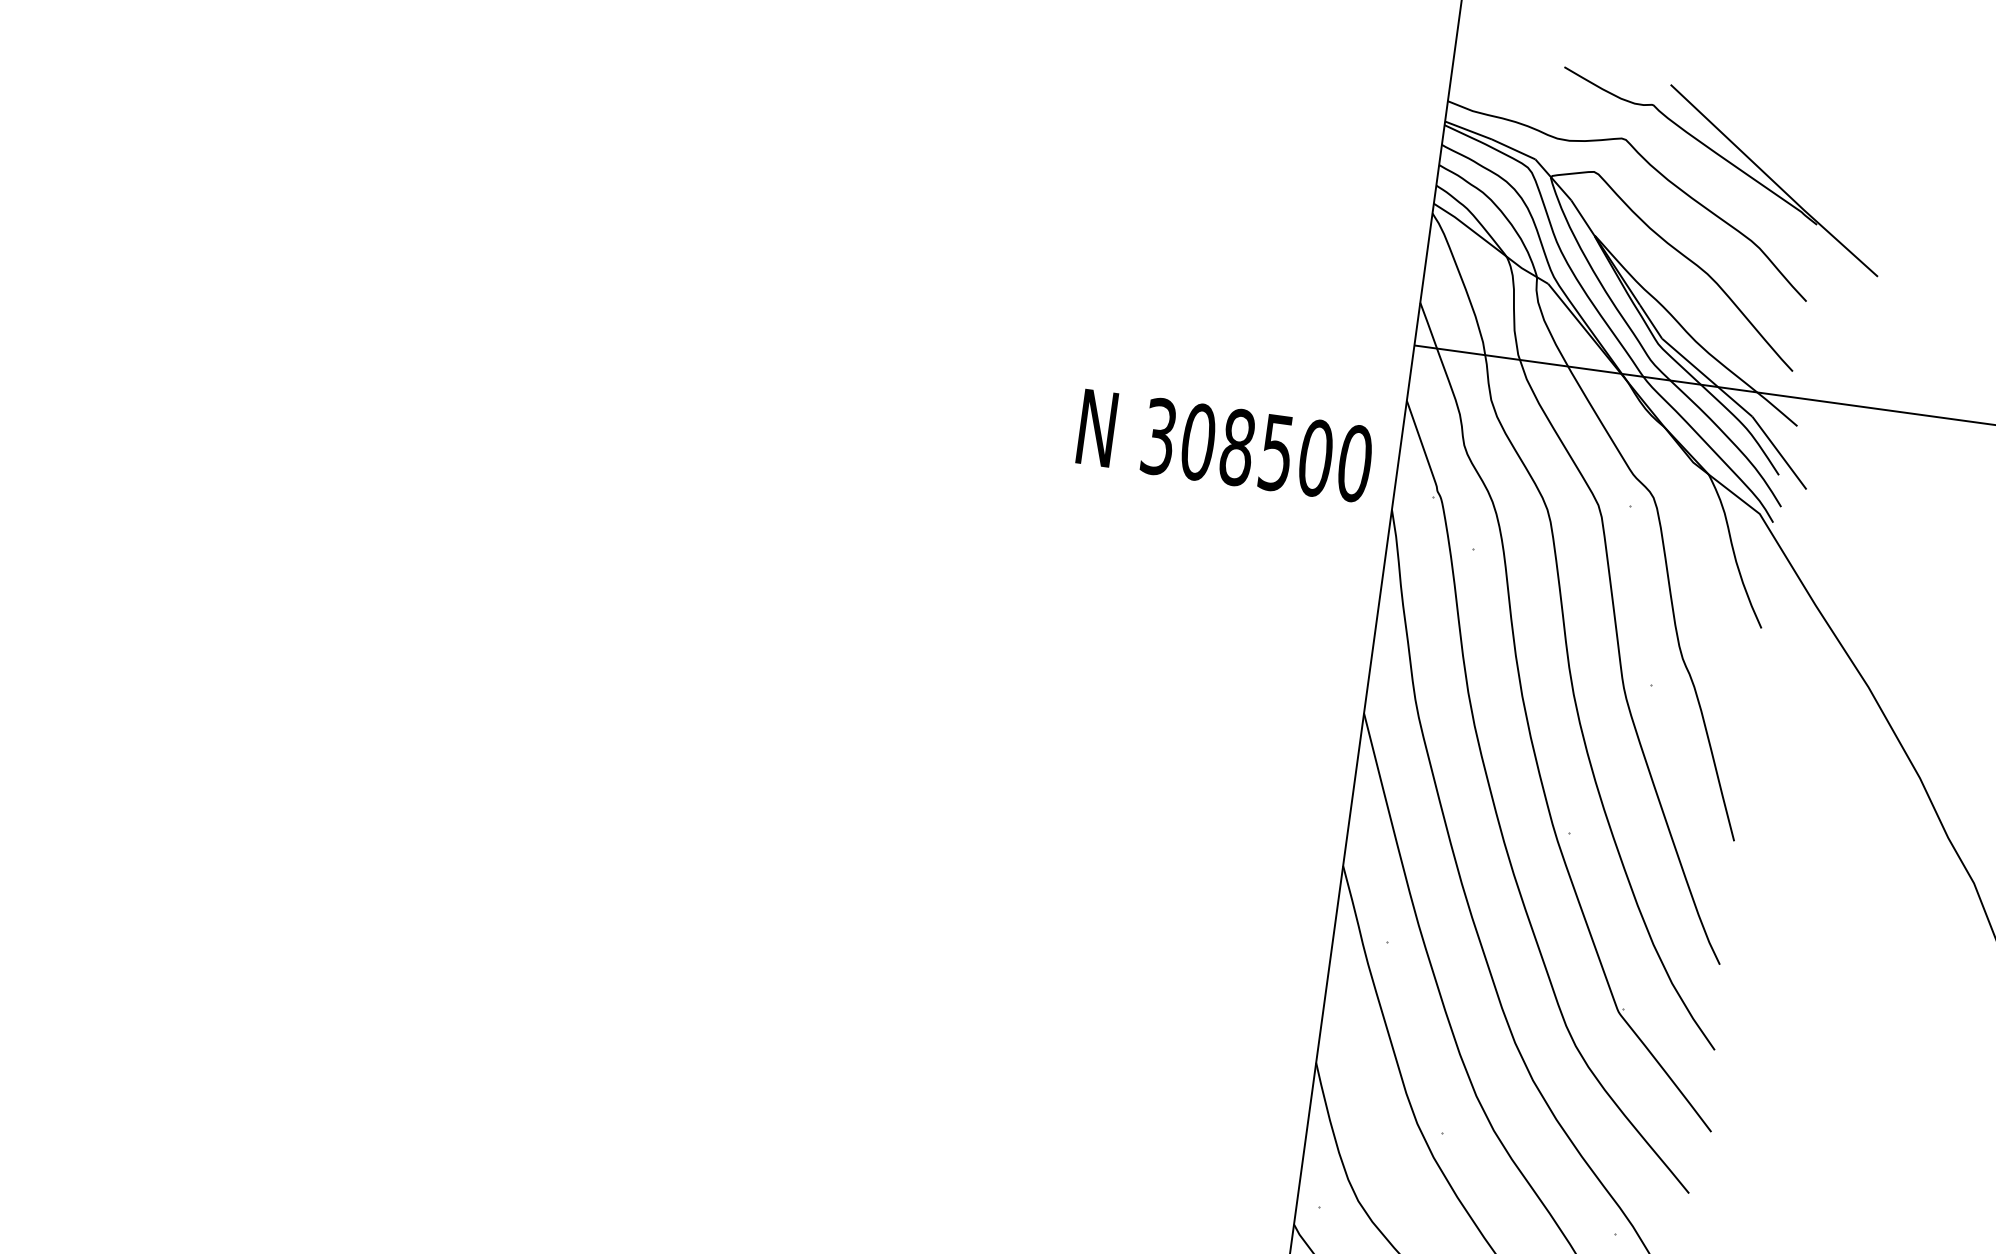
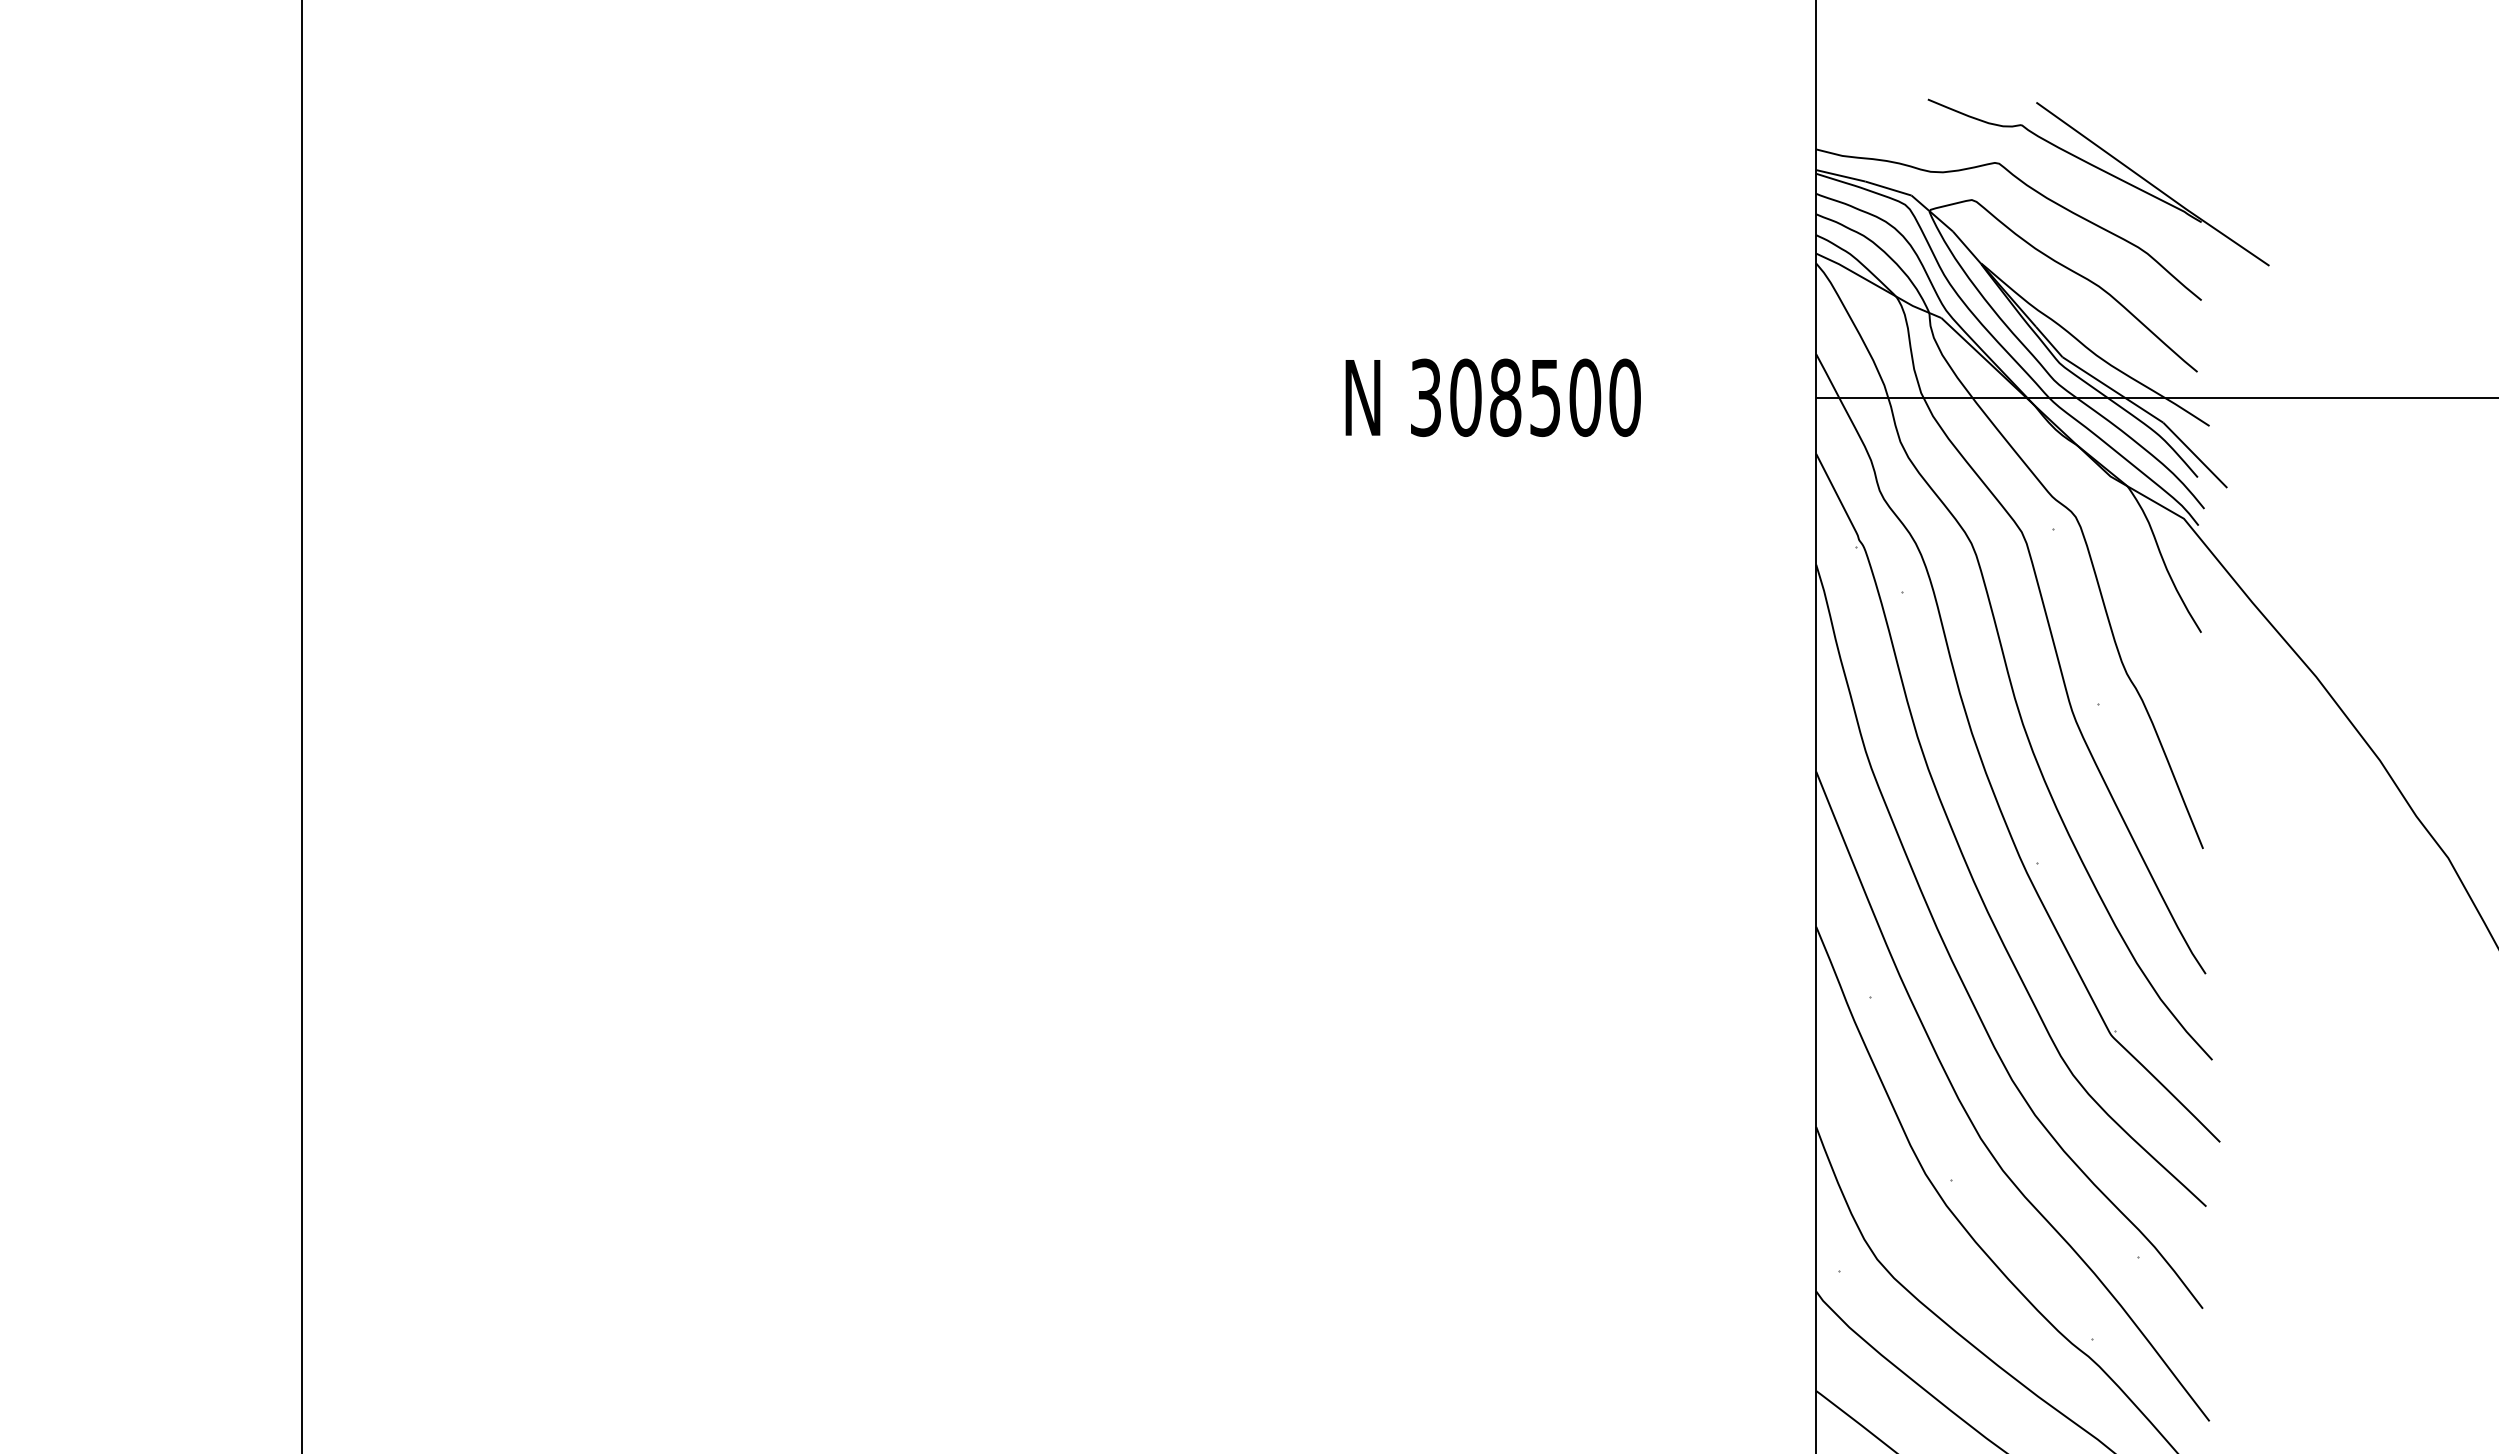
text: (1224, 445) -> (1492, 397), moved

